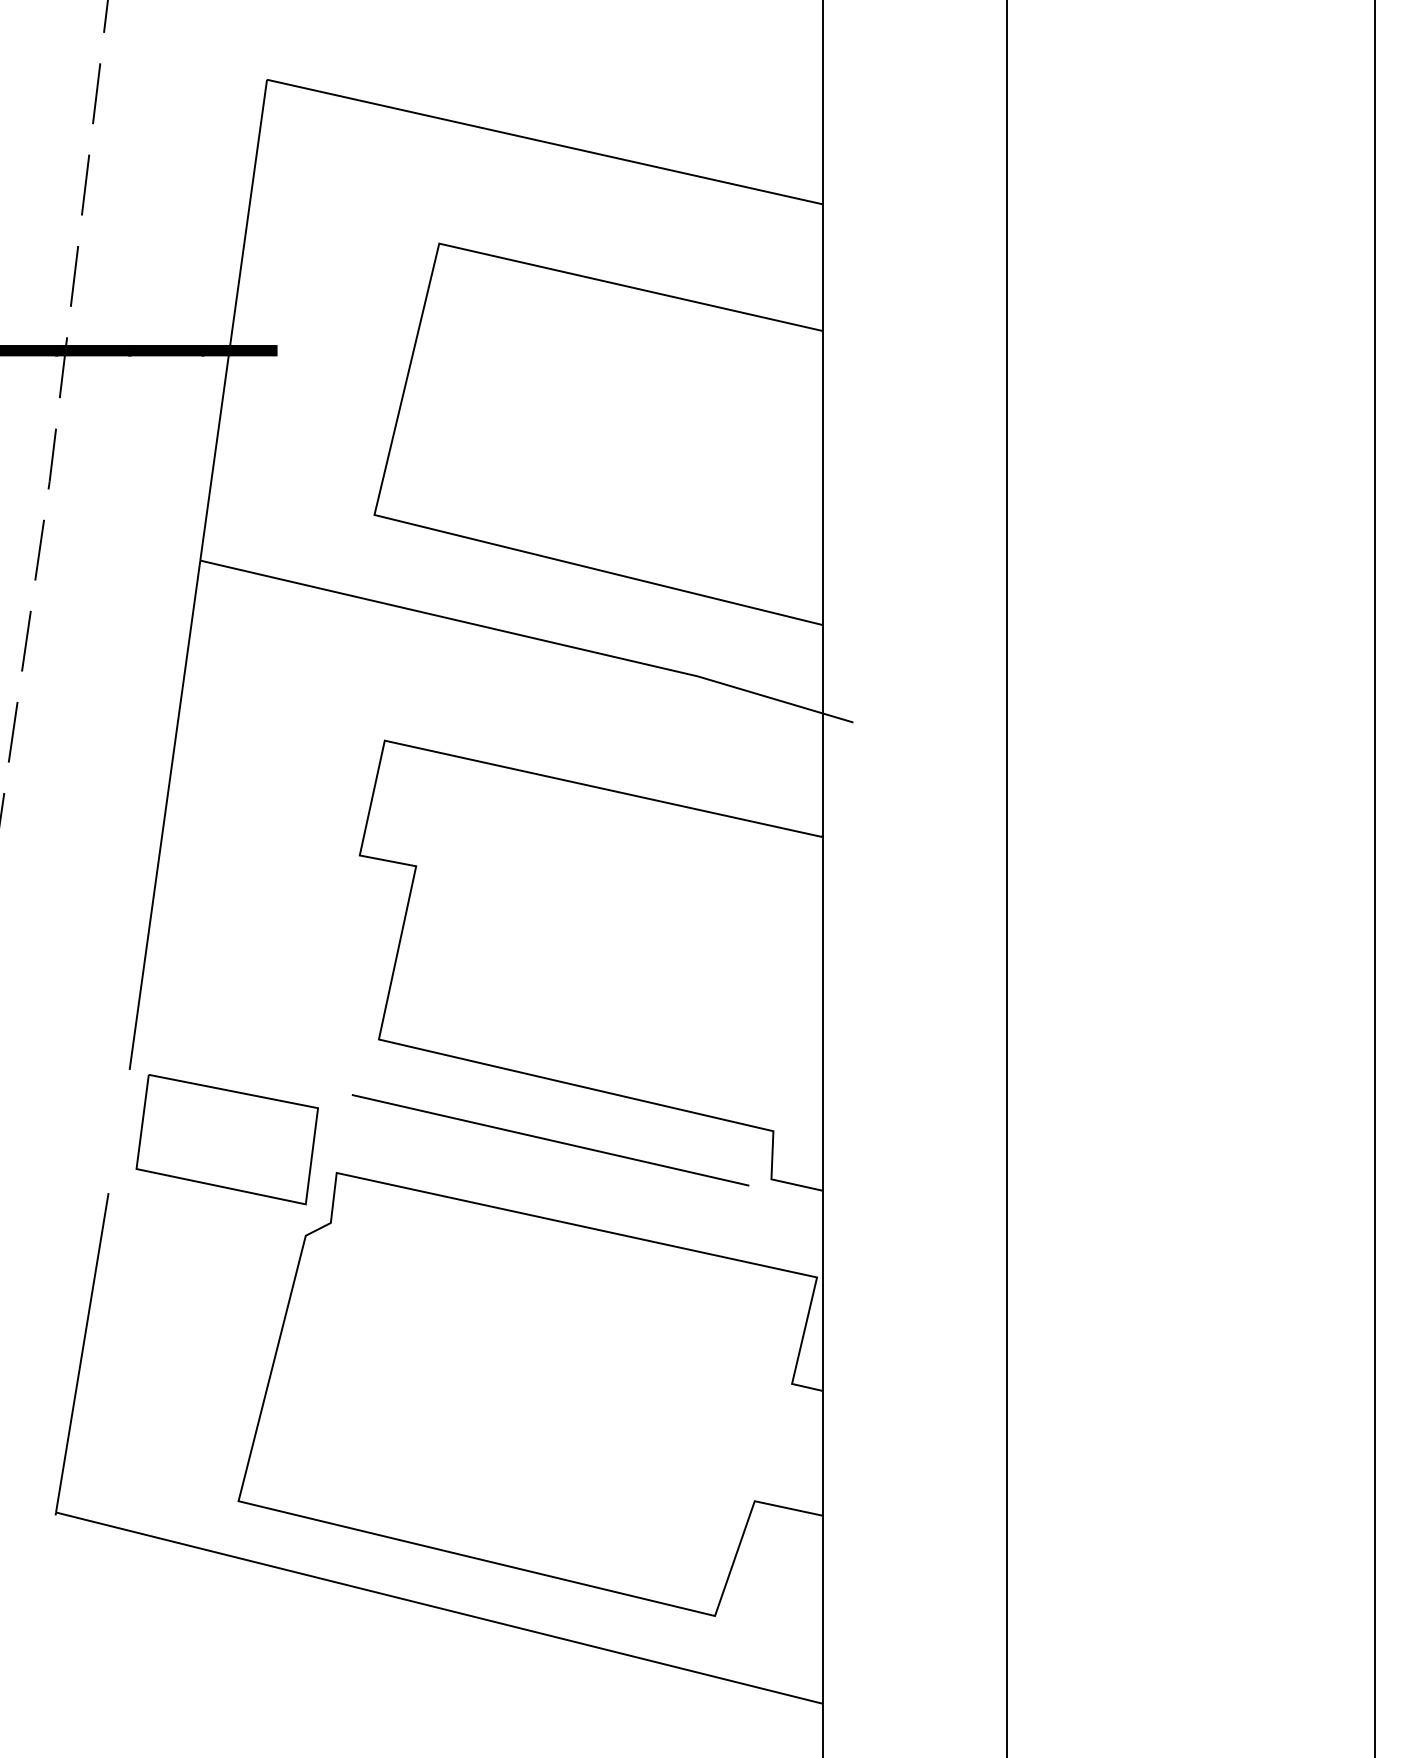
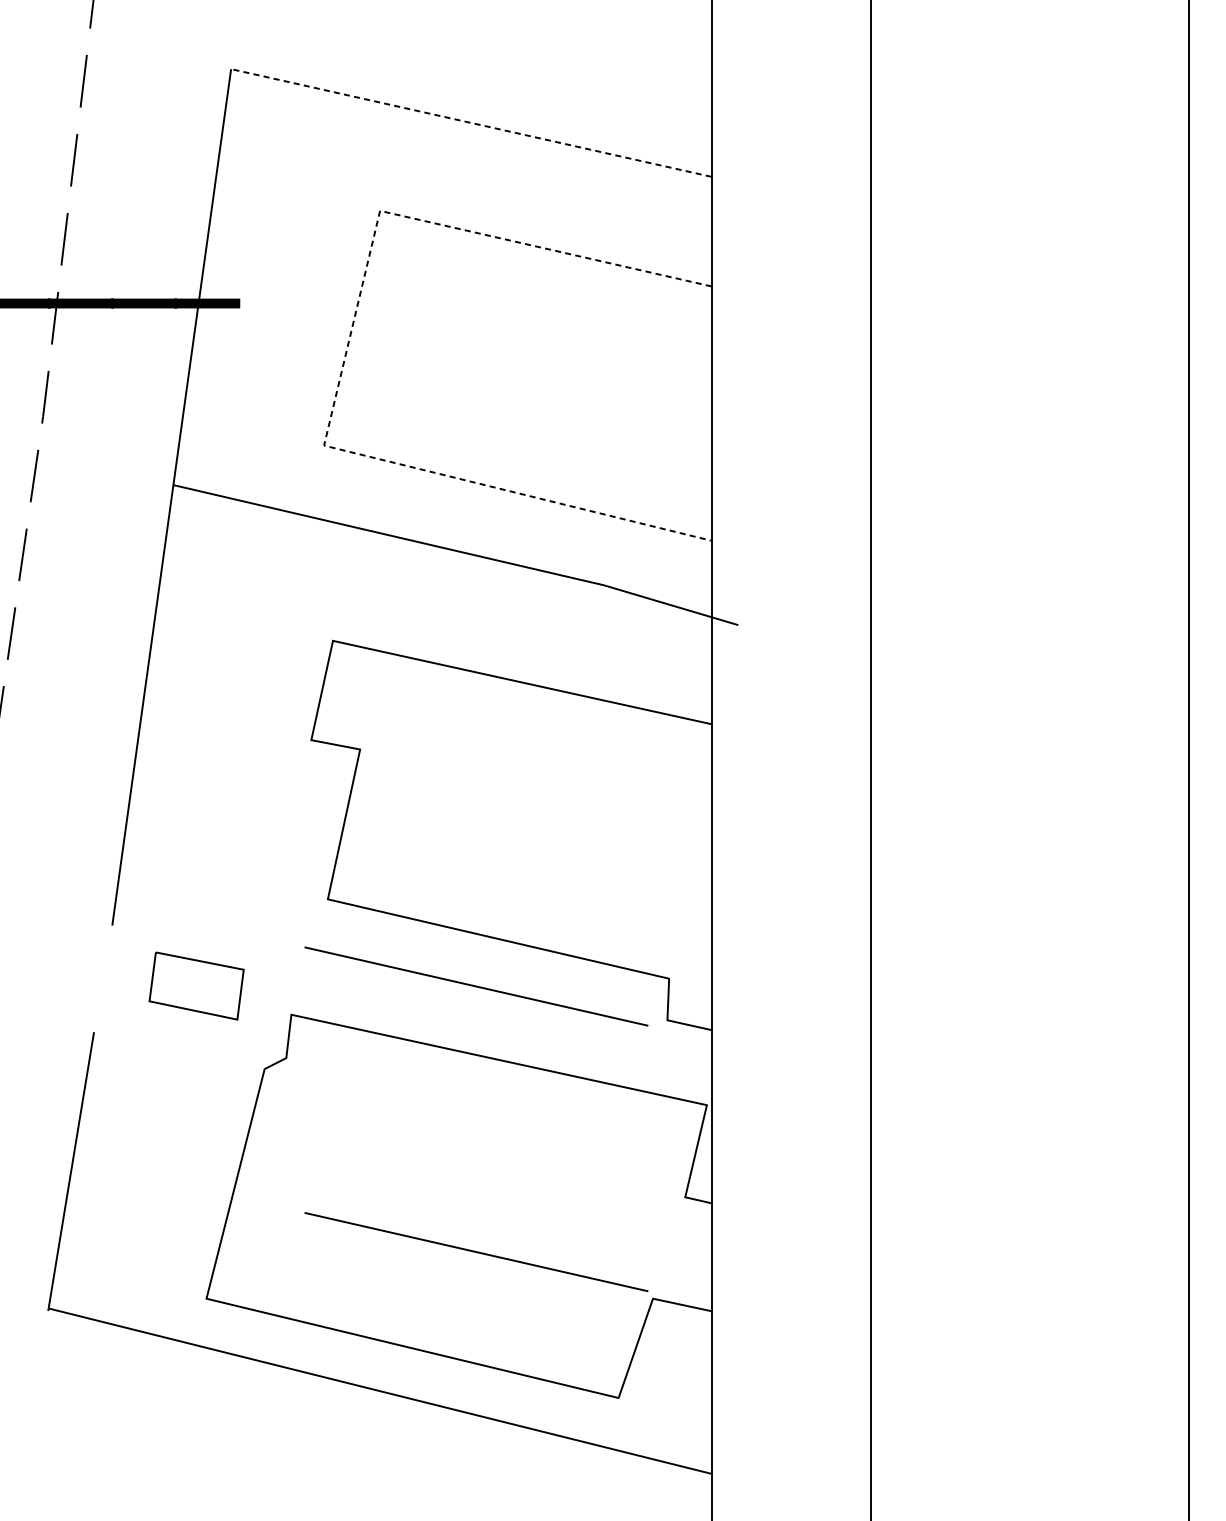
line: (544, 142) -> (471, 123), solid -> dashed
line: (398, 412) -> (344, 356), solid -> dashed
part: (226, 1139) -> (196, 985), size x0.6
line: (550, 1447) -> (476, 1252), added

